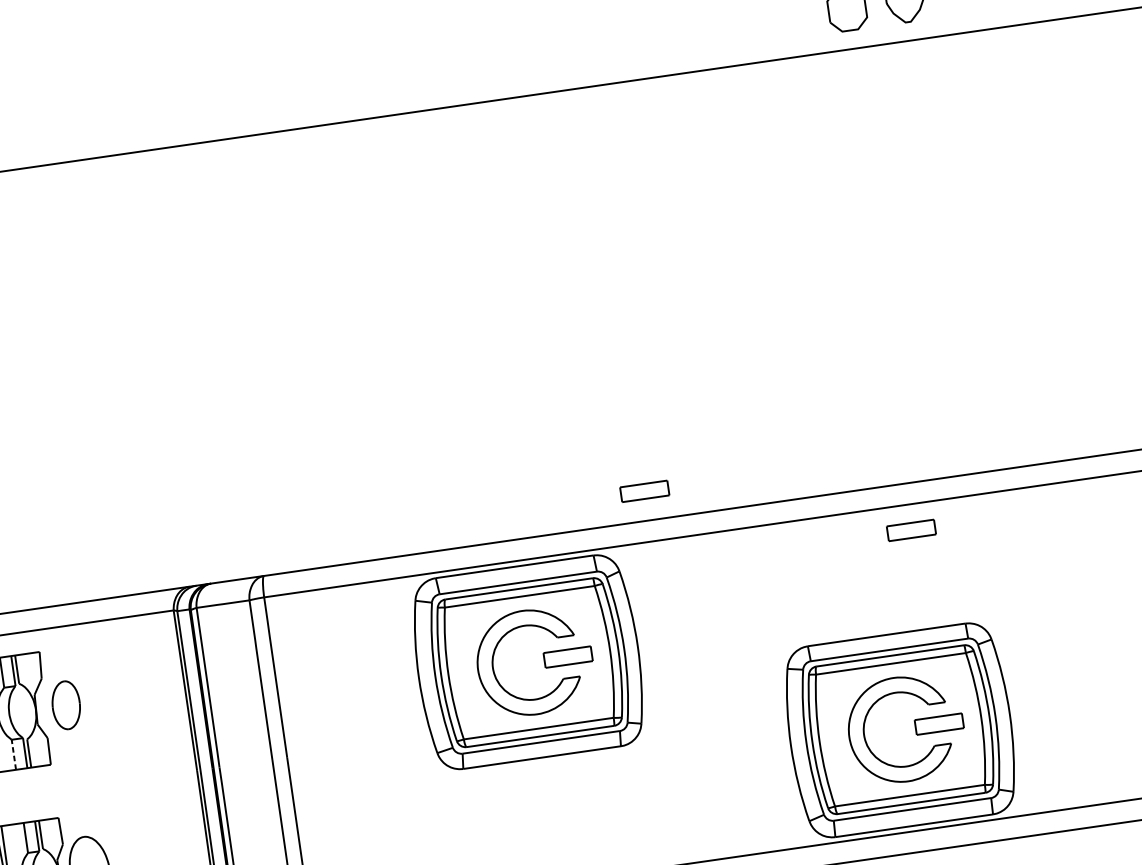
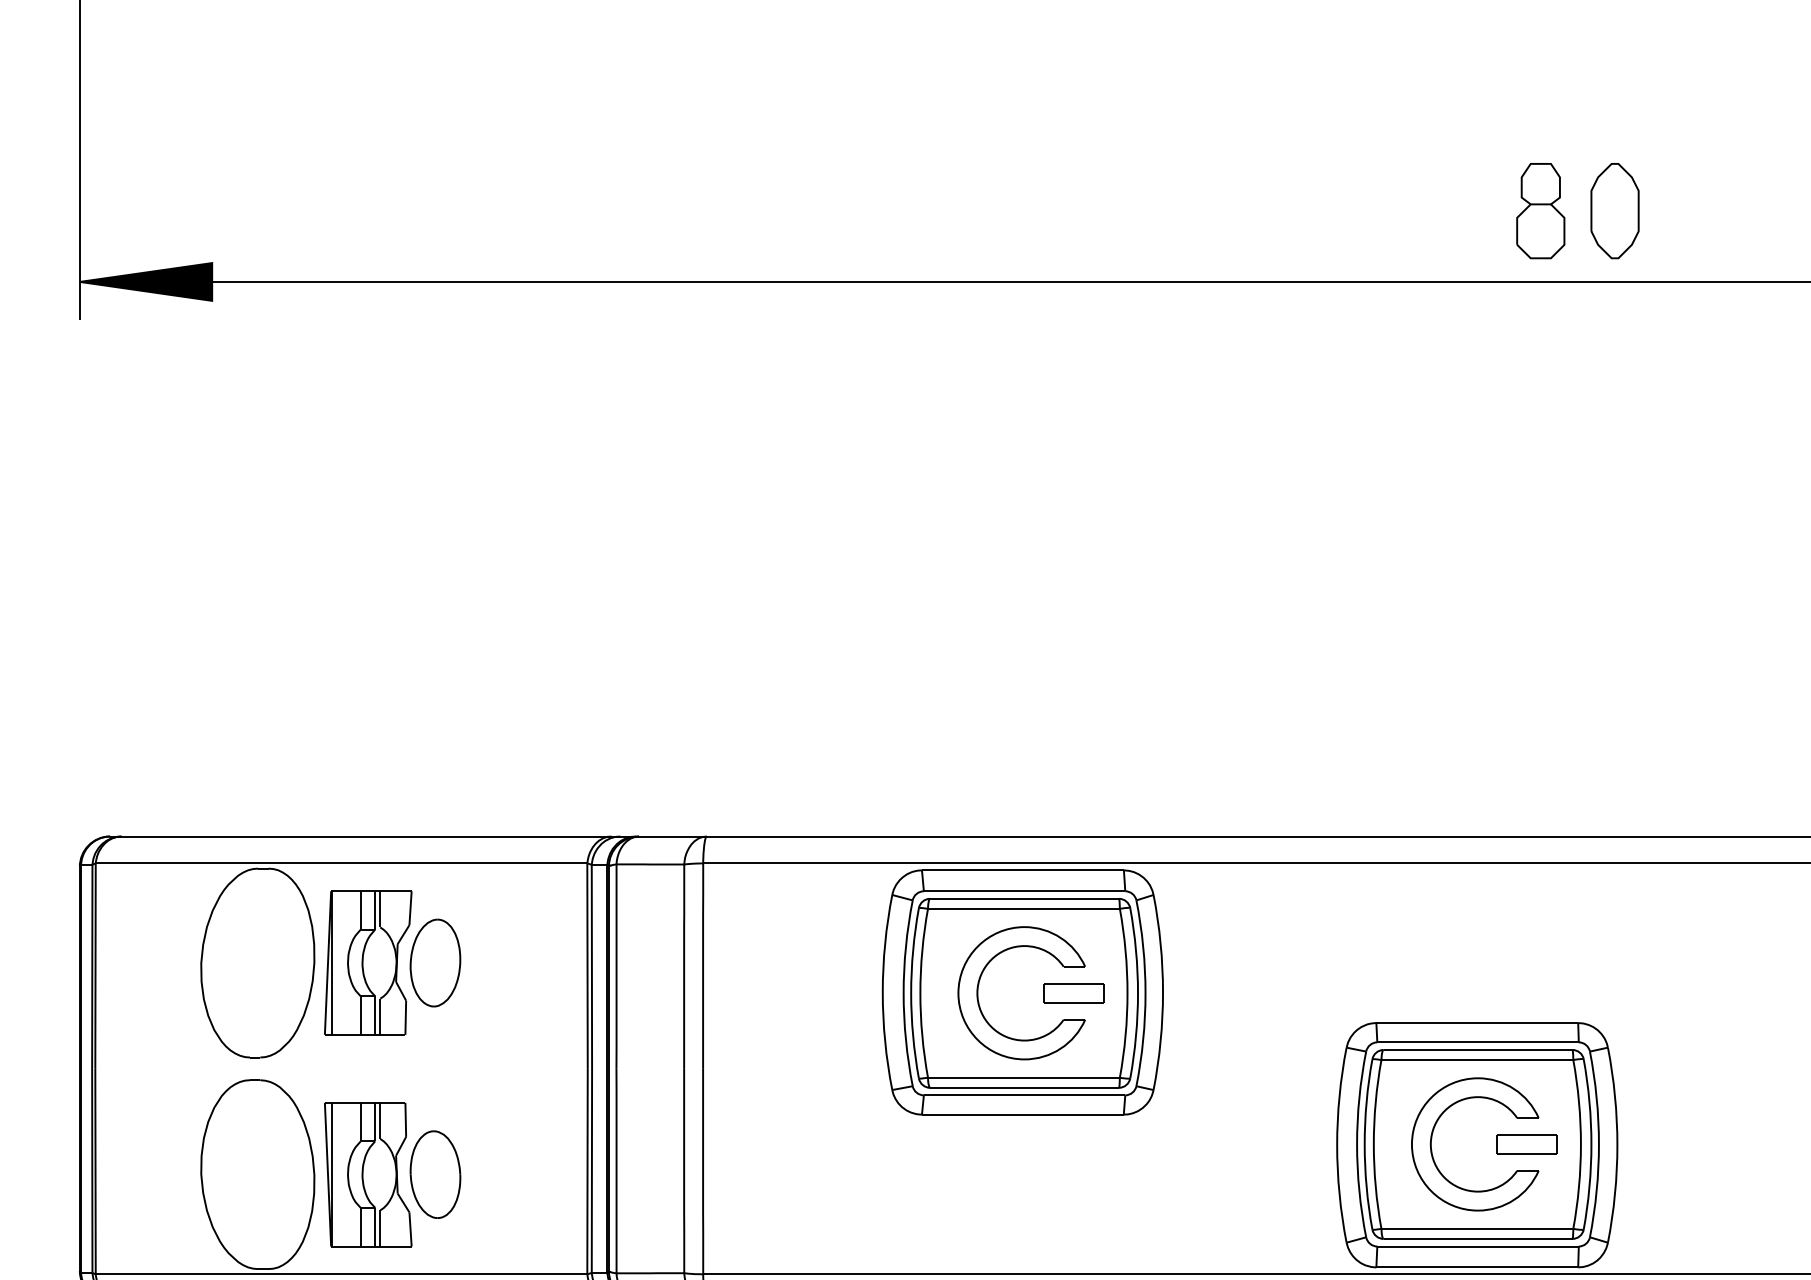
part: (644, 491) -> (1199, 799), removed
part: (910, 530) -> (1526, 896), removed
part: (66, 704) -> (435, 962), size x1.43
line: (13, 754) -> (360, 1015), dashed -> solid

